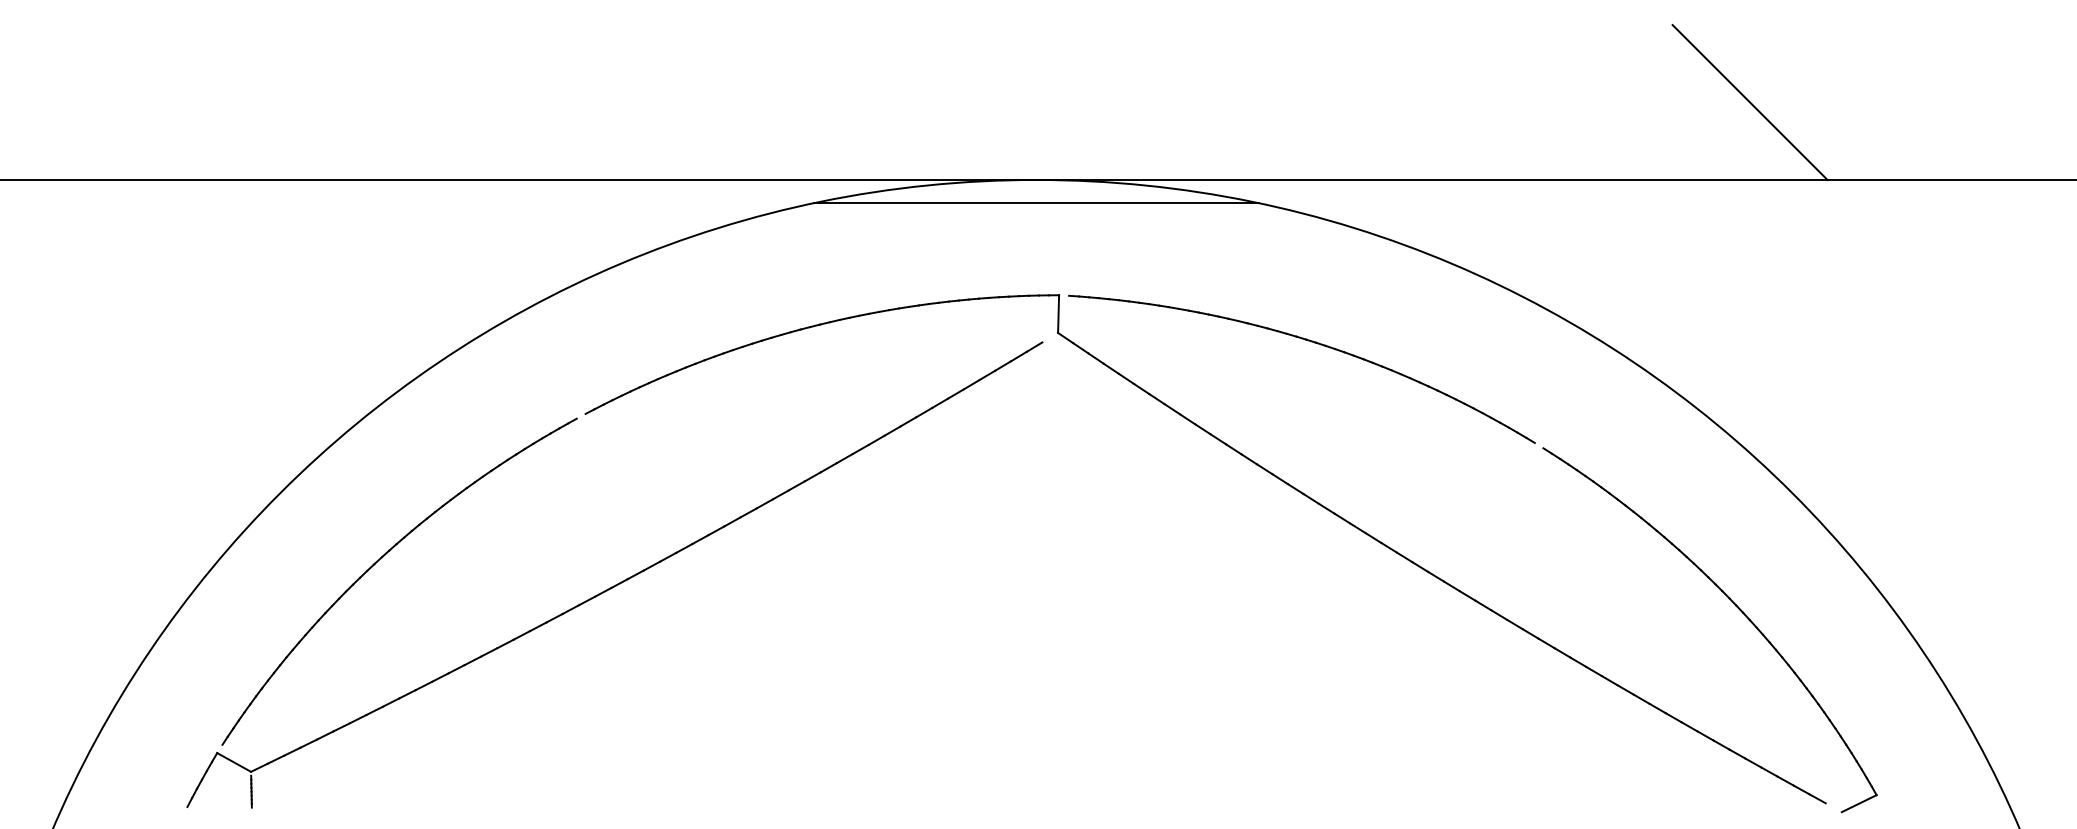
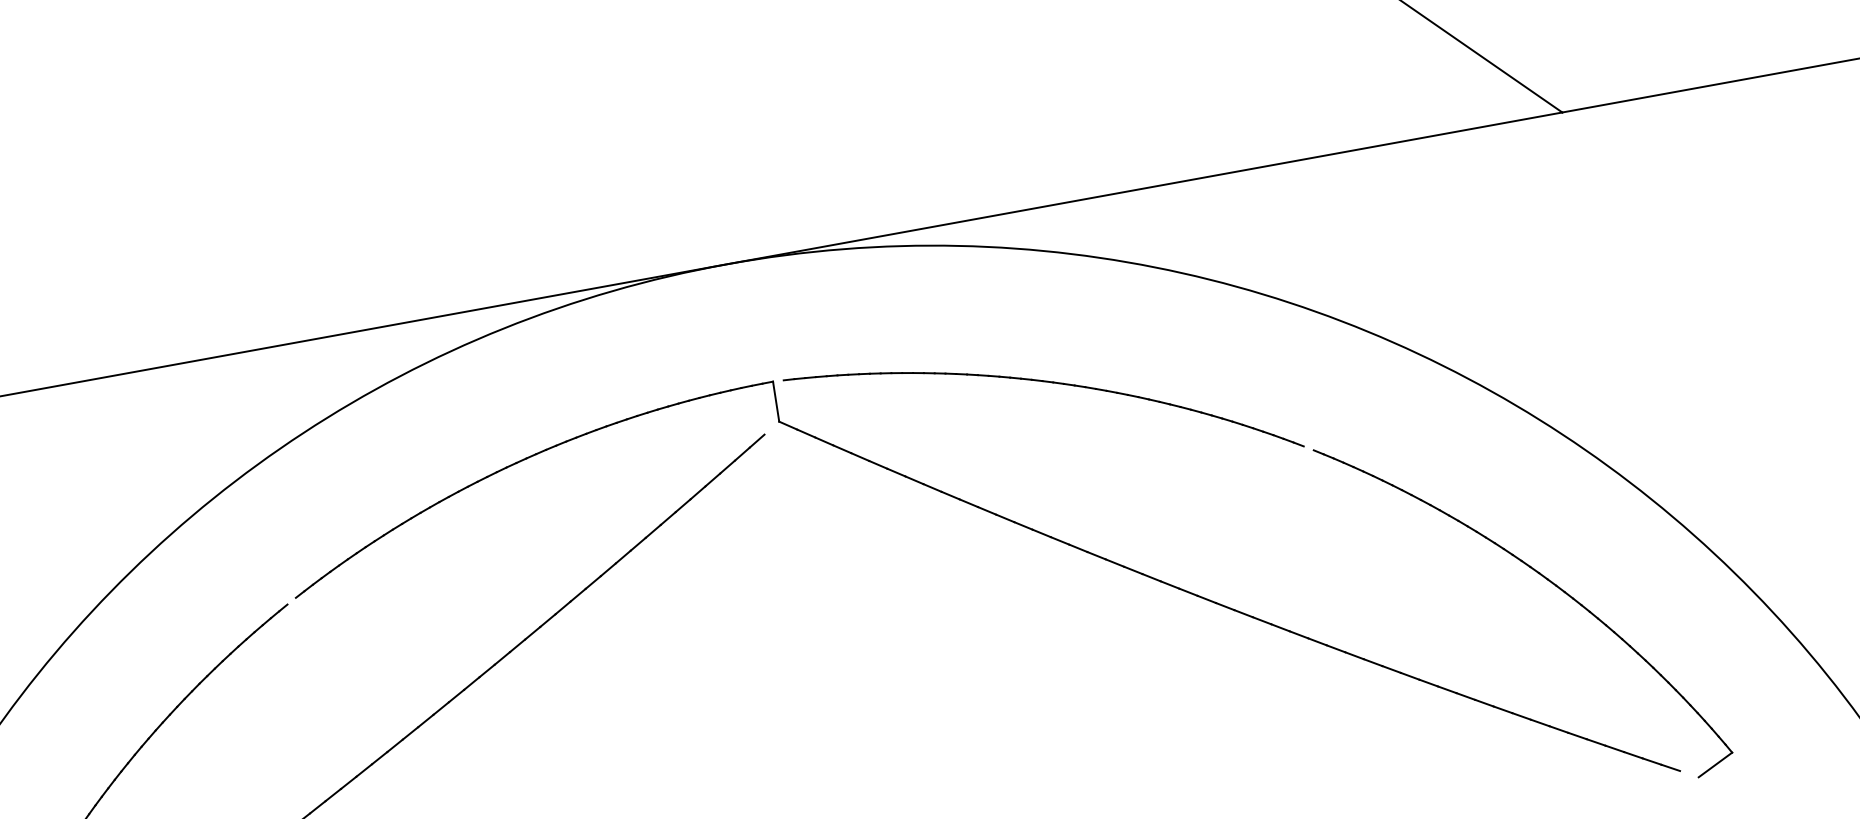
line: (1036, 203) -> (731, 289), removed

